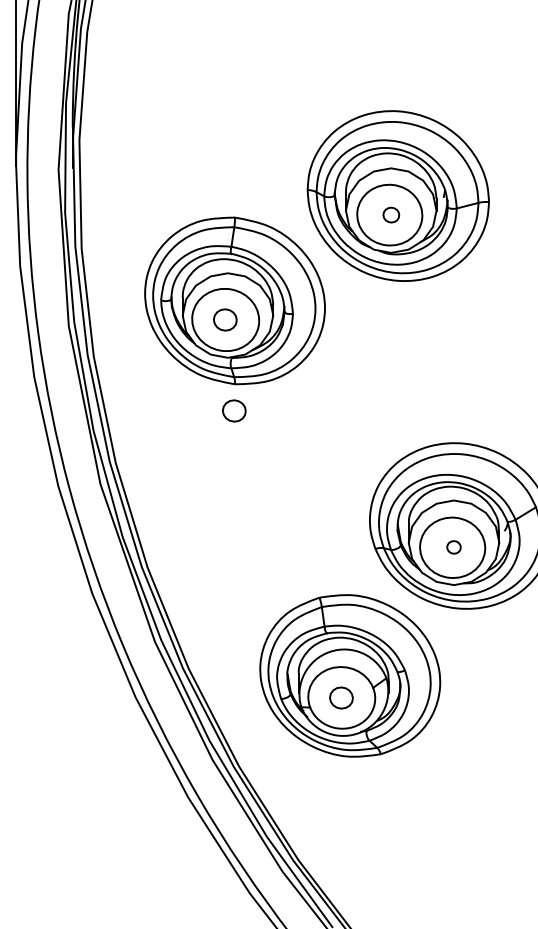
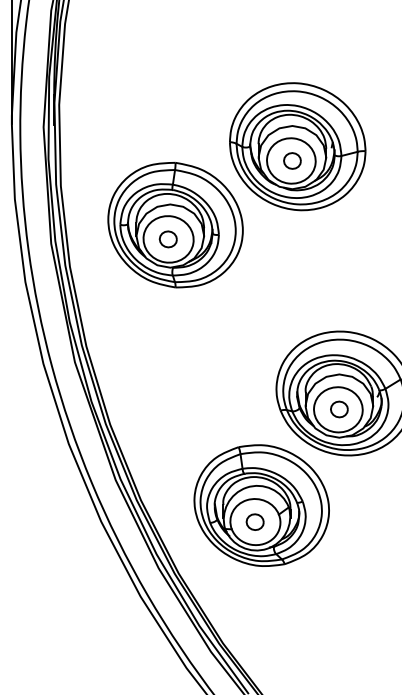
part: (391, 214) -> (292, 160), size x1.43
part: (234, 410) -> (175, 307), removed
part: (453, 547) -> (339, 409), size x1.67

